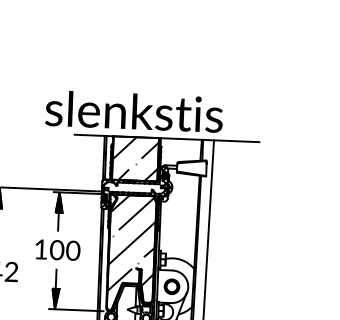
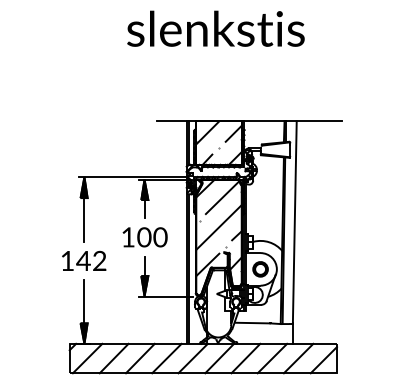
text: (133, 111) -> (215, 28), moved

